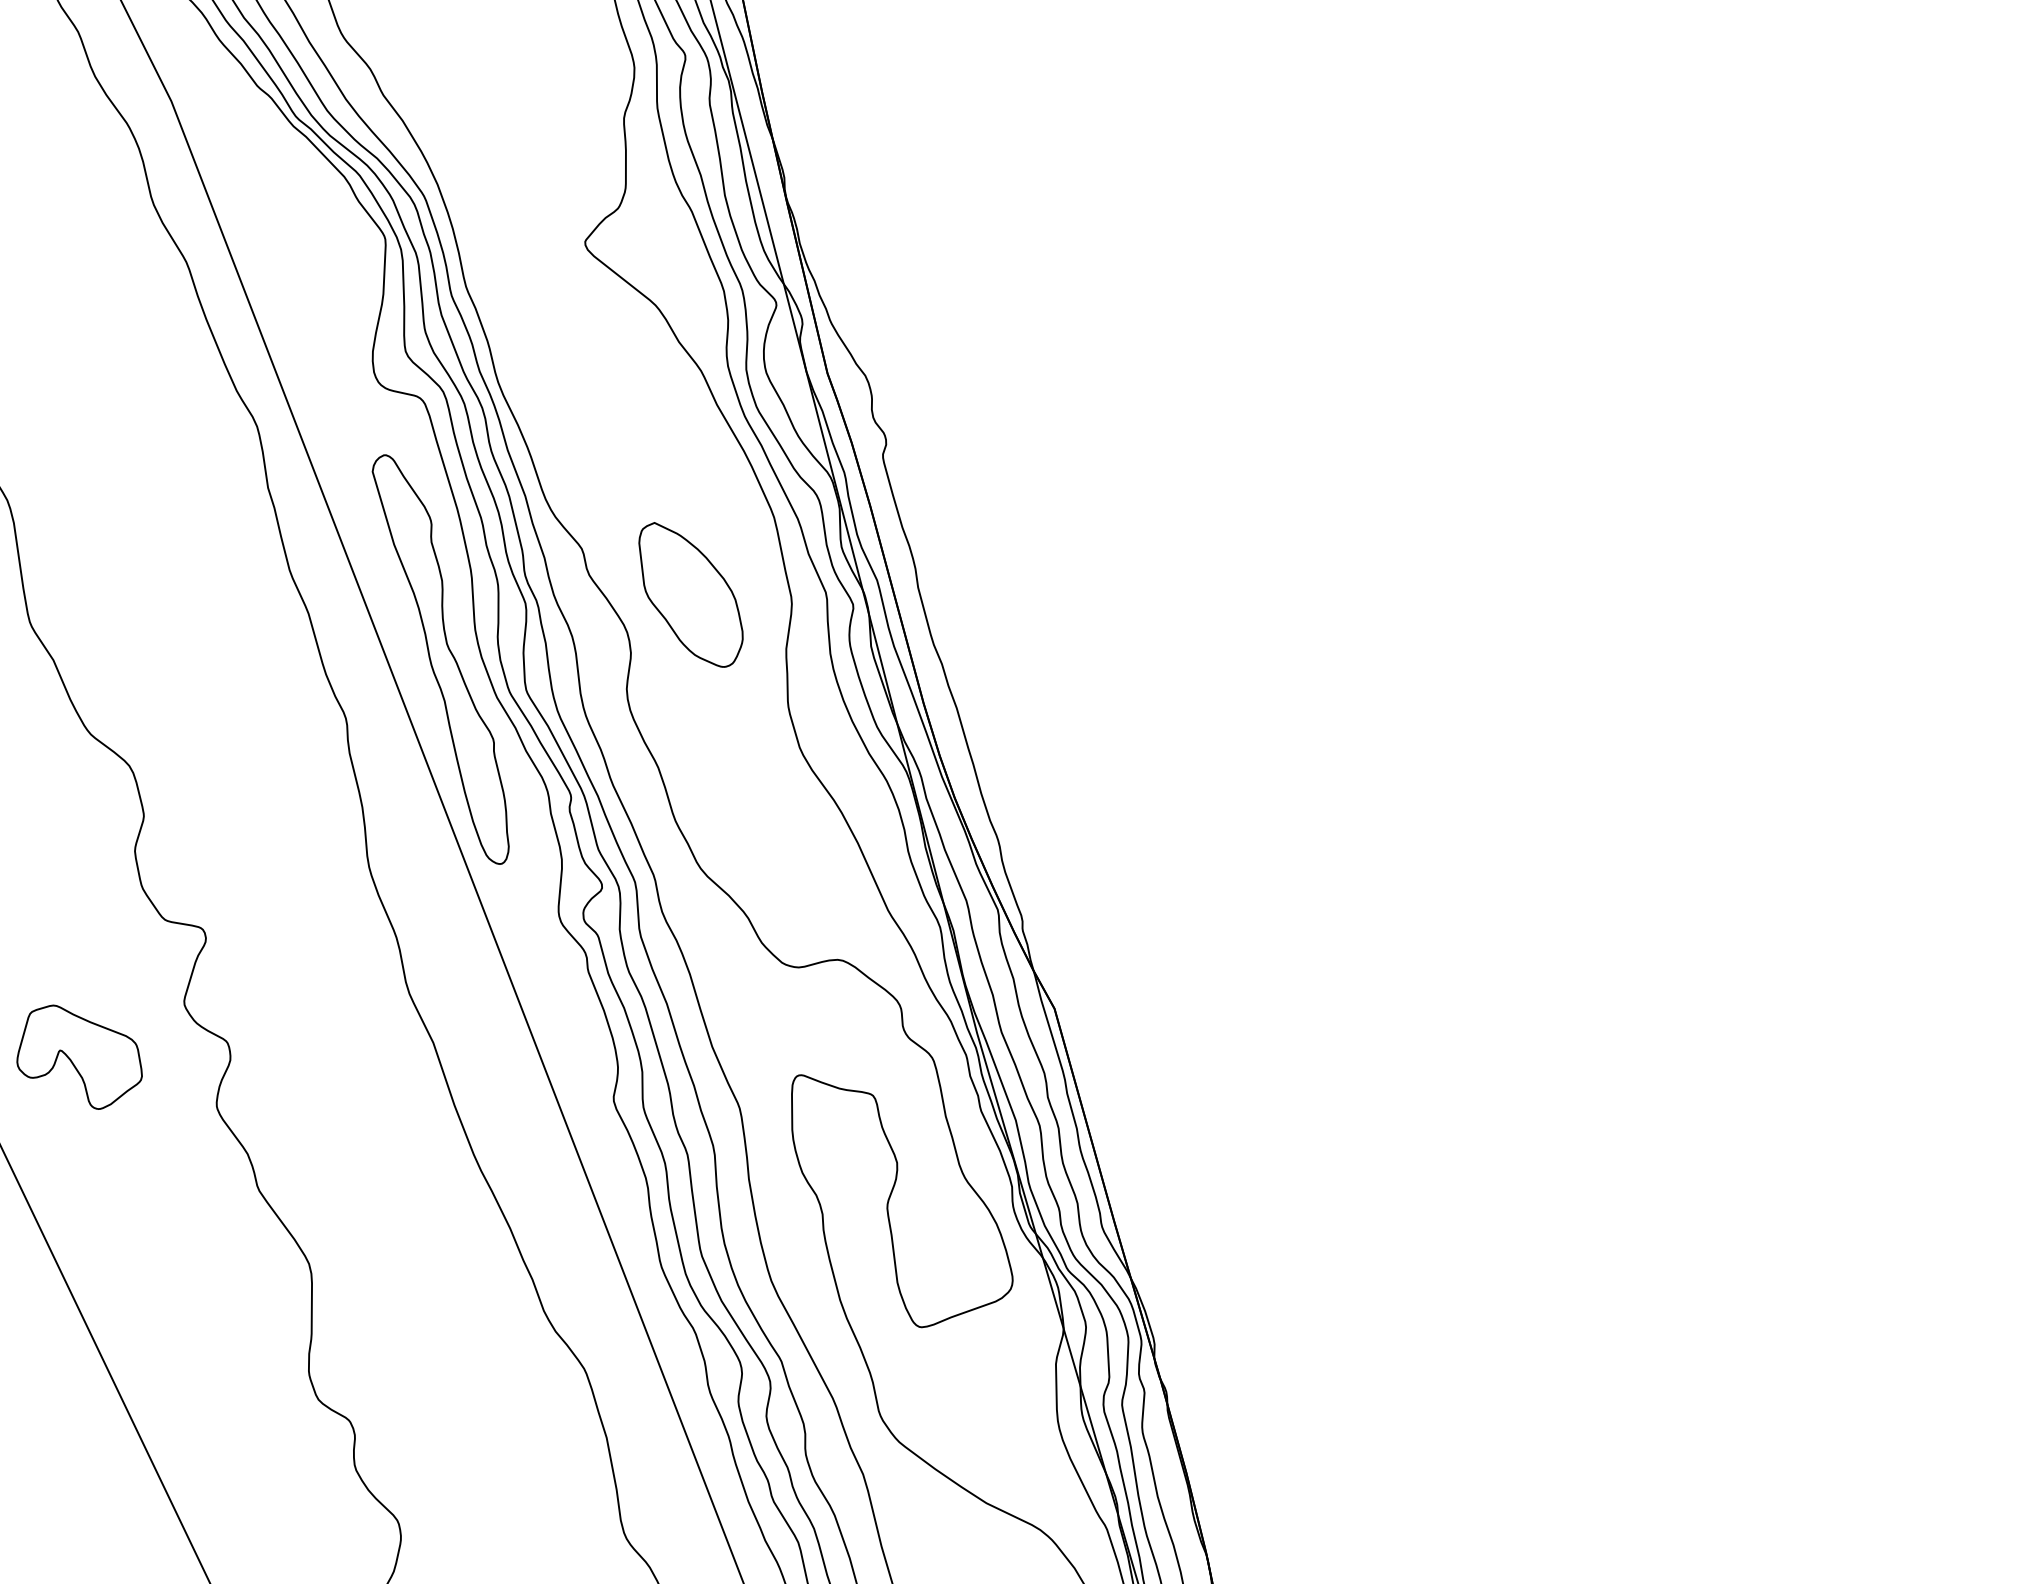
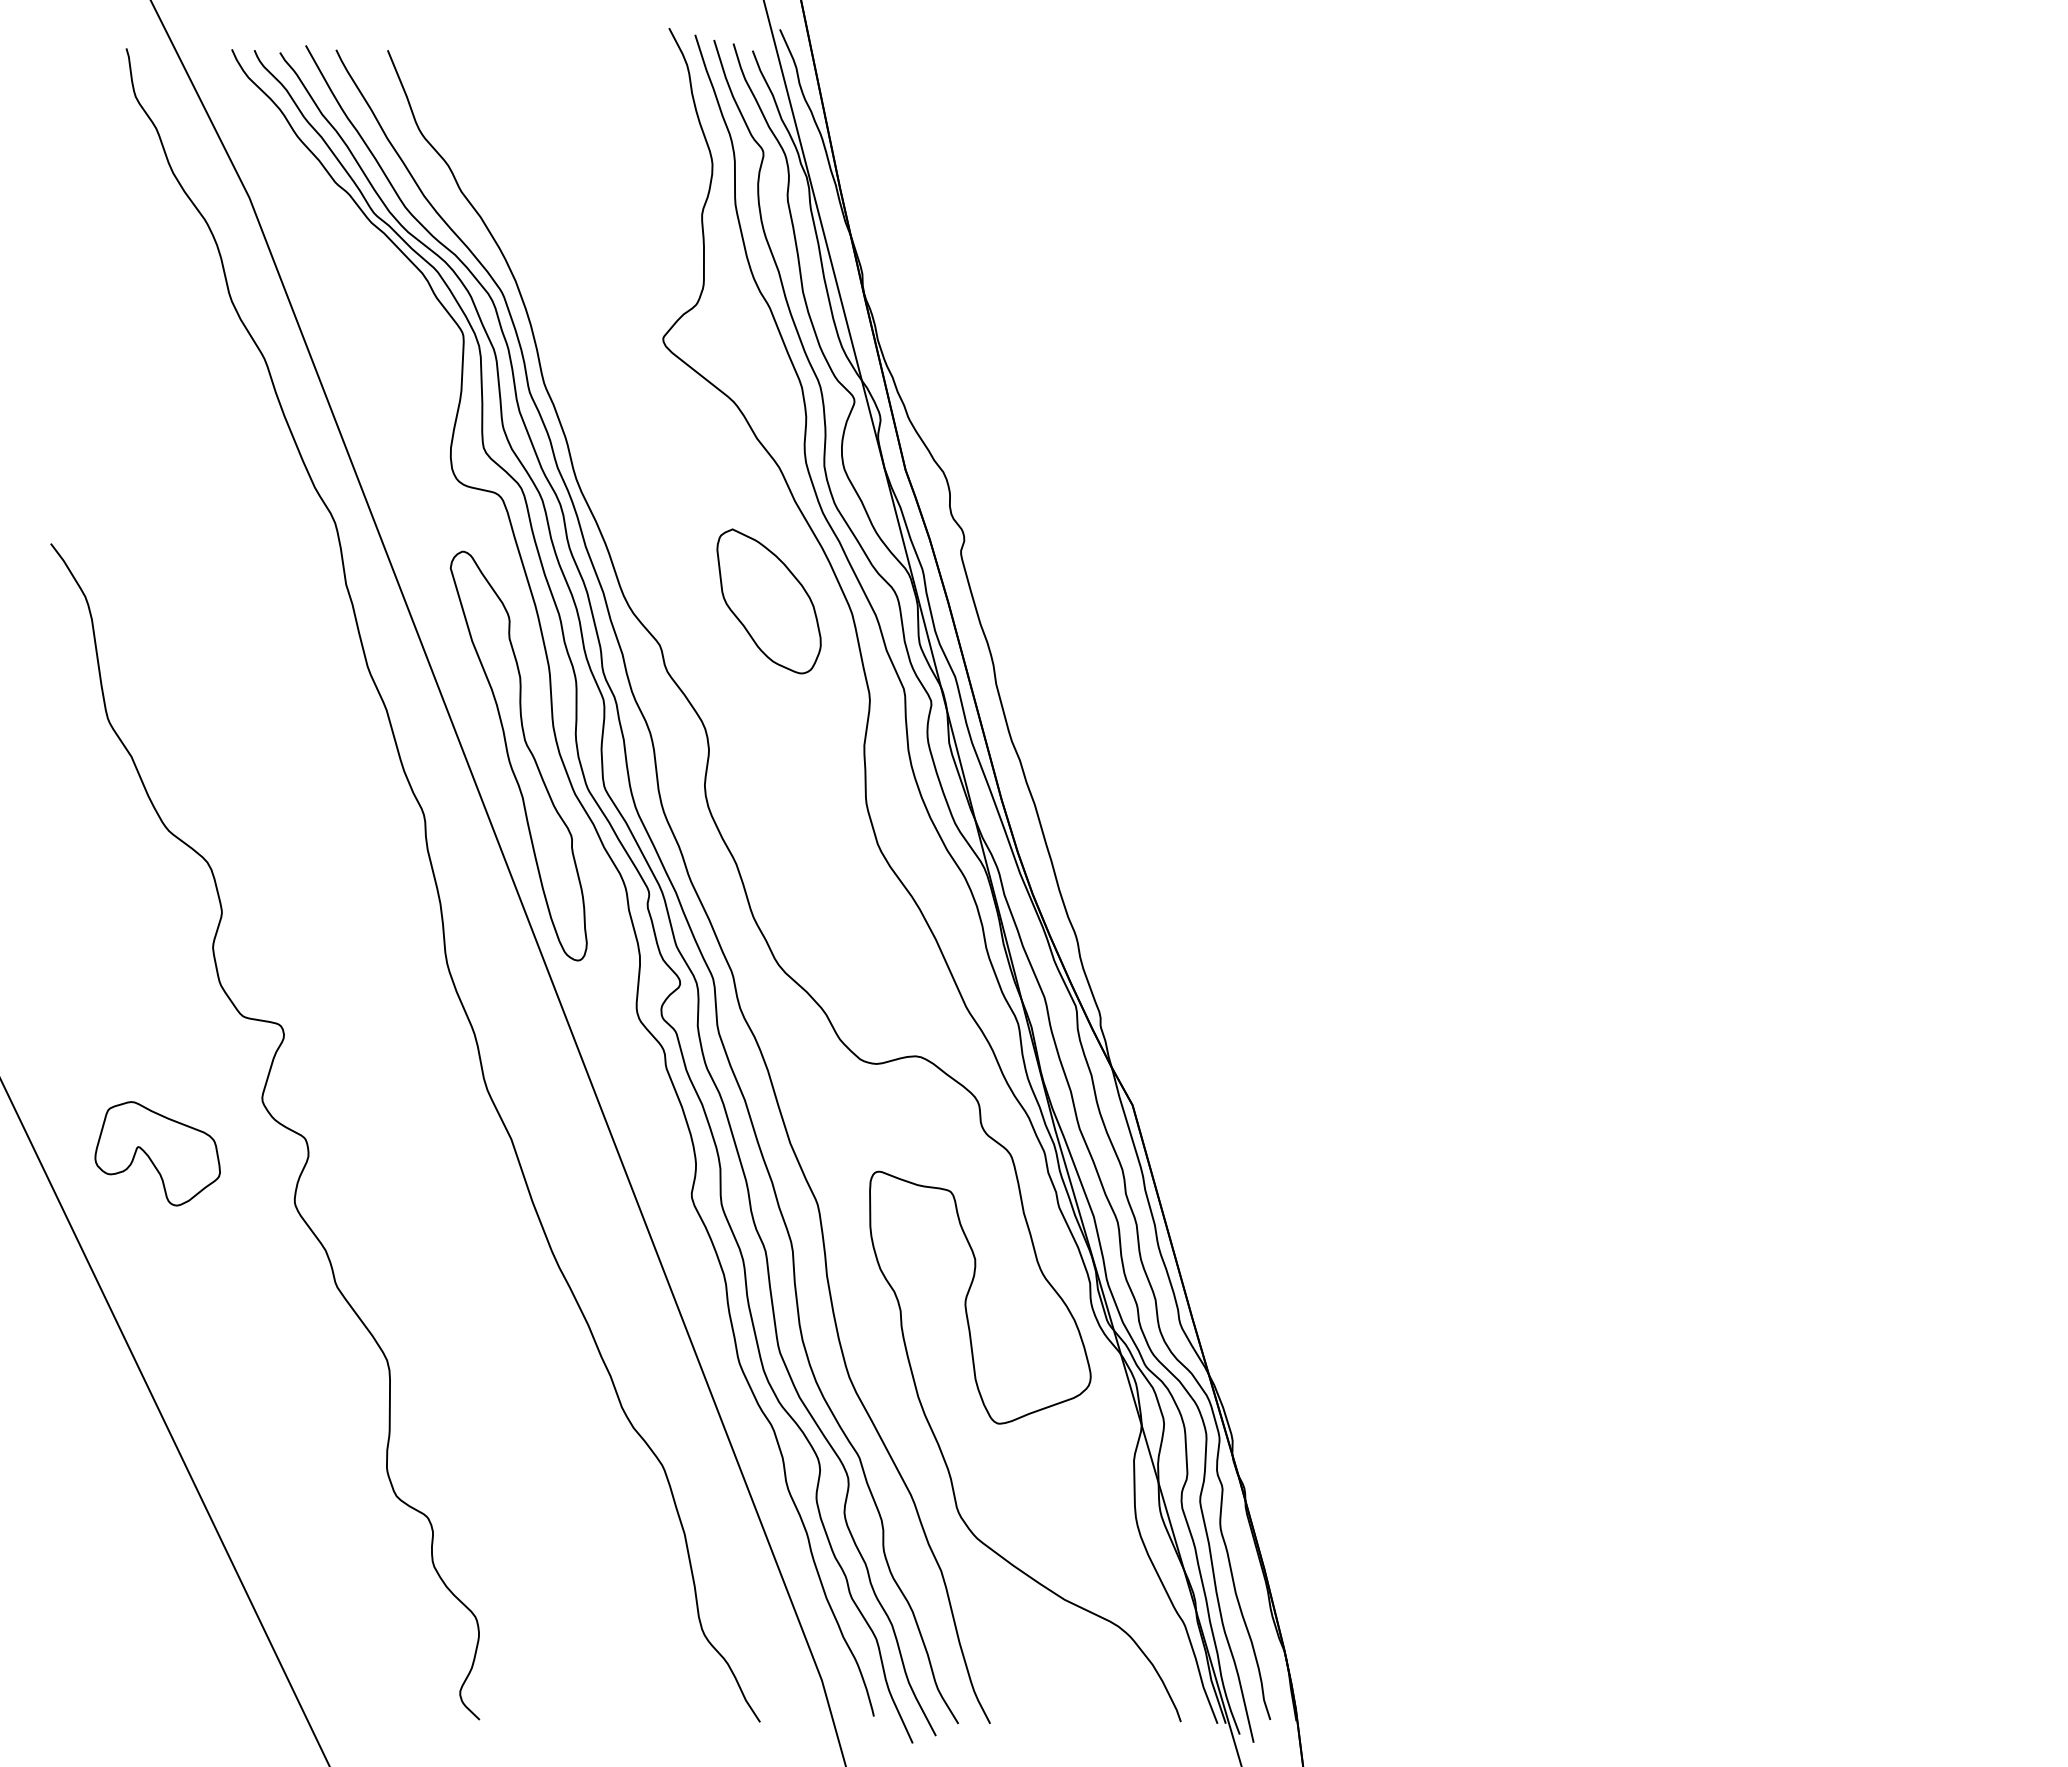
part: (690, 595) -> (768, 601), moved

